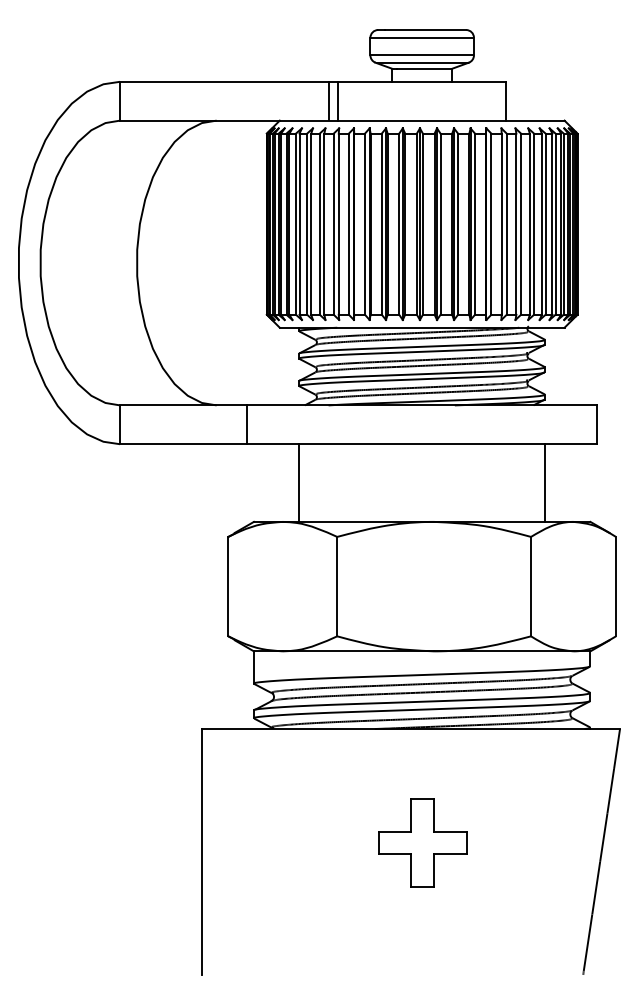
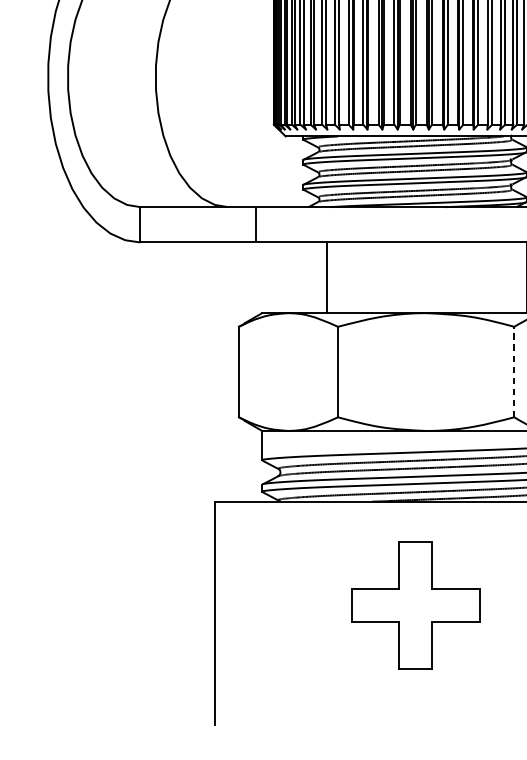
line: (299, 482) -> (327, 277), moved
line: (531, 586) -> (514, 371), solid -> dashed
part: (422, 842) -> (415, 604), size x1.6

